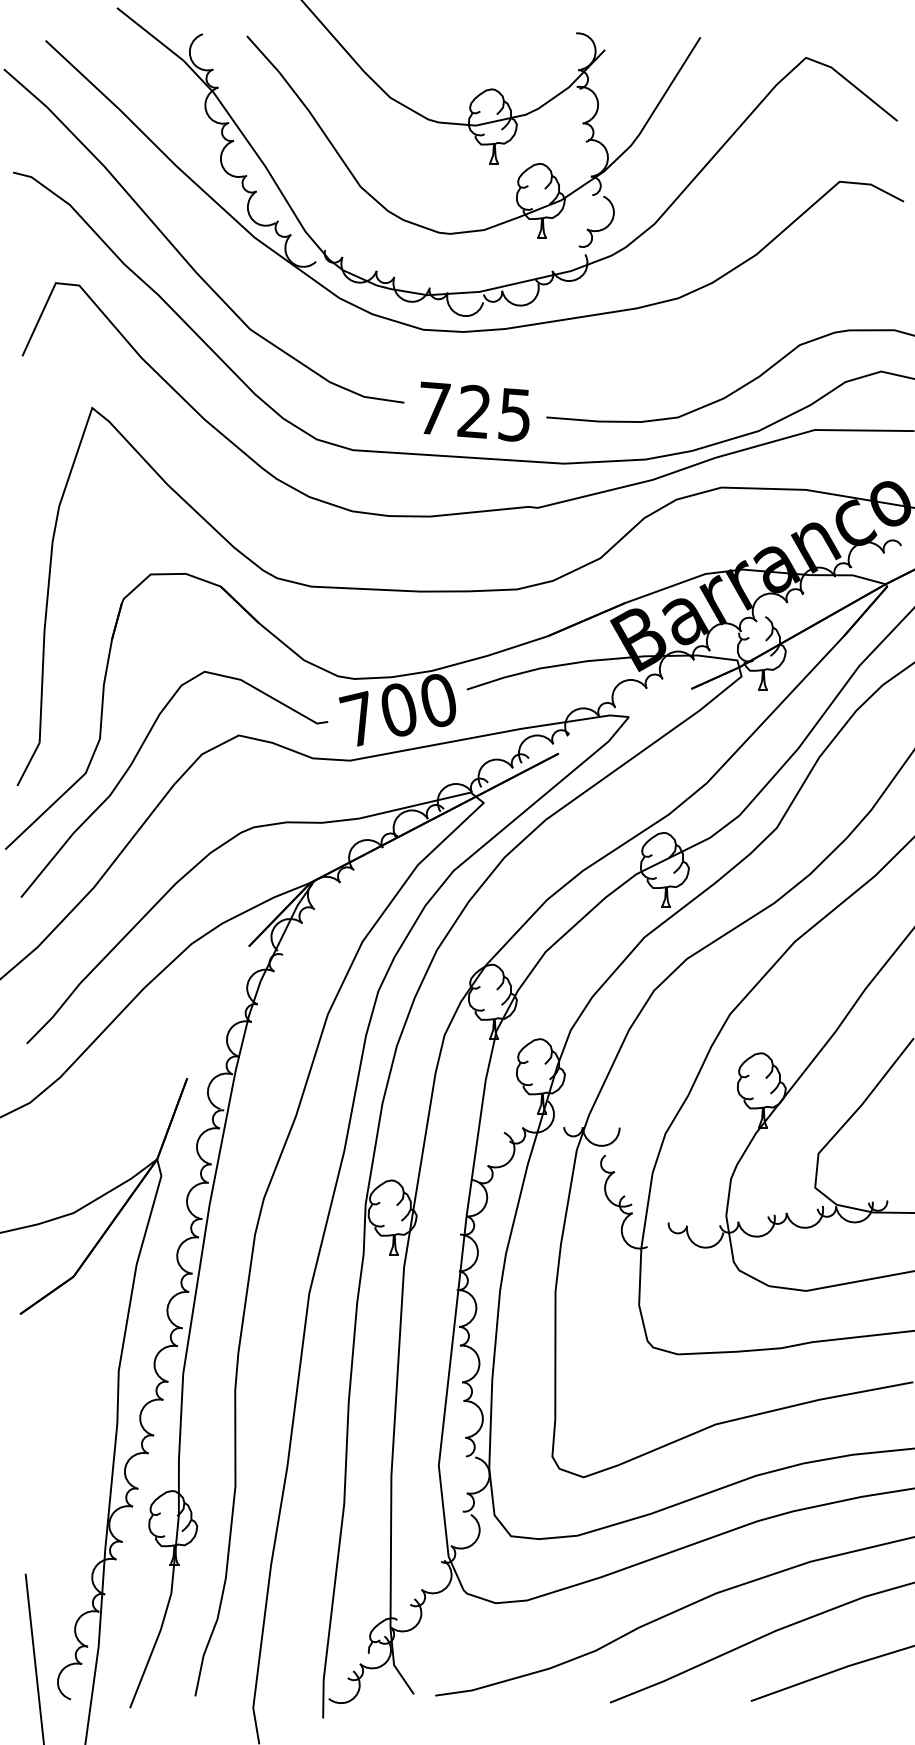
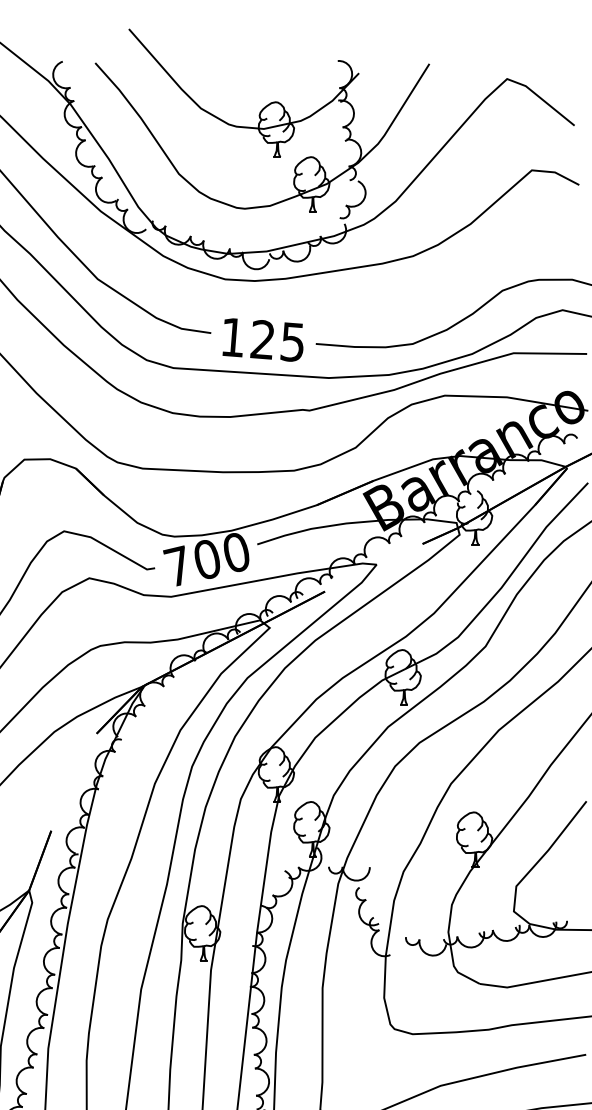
text: (434, 408) -> (233, 337), 725 -> 125

